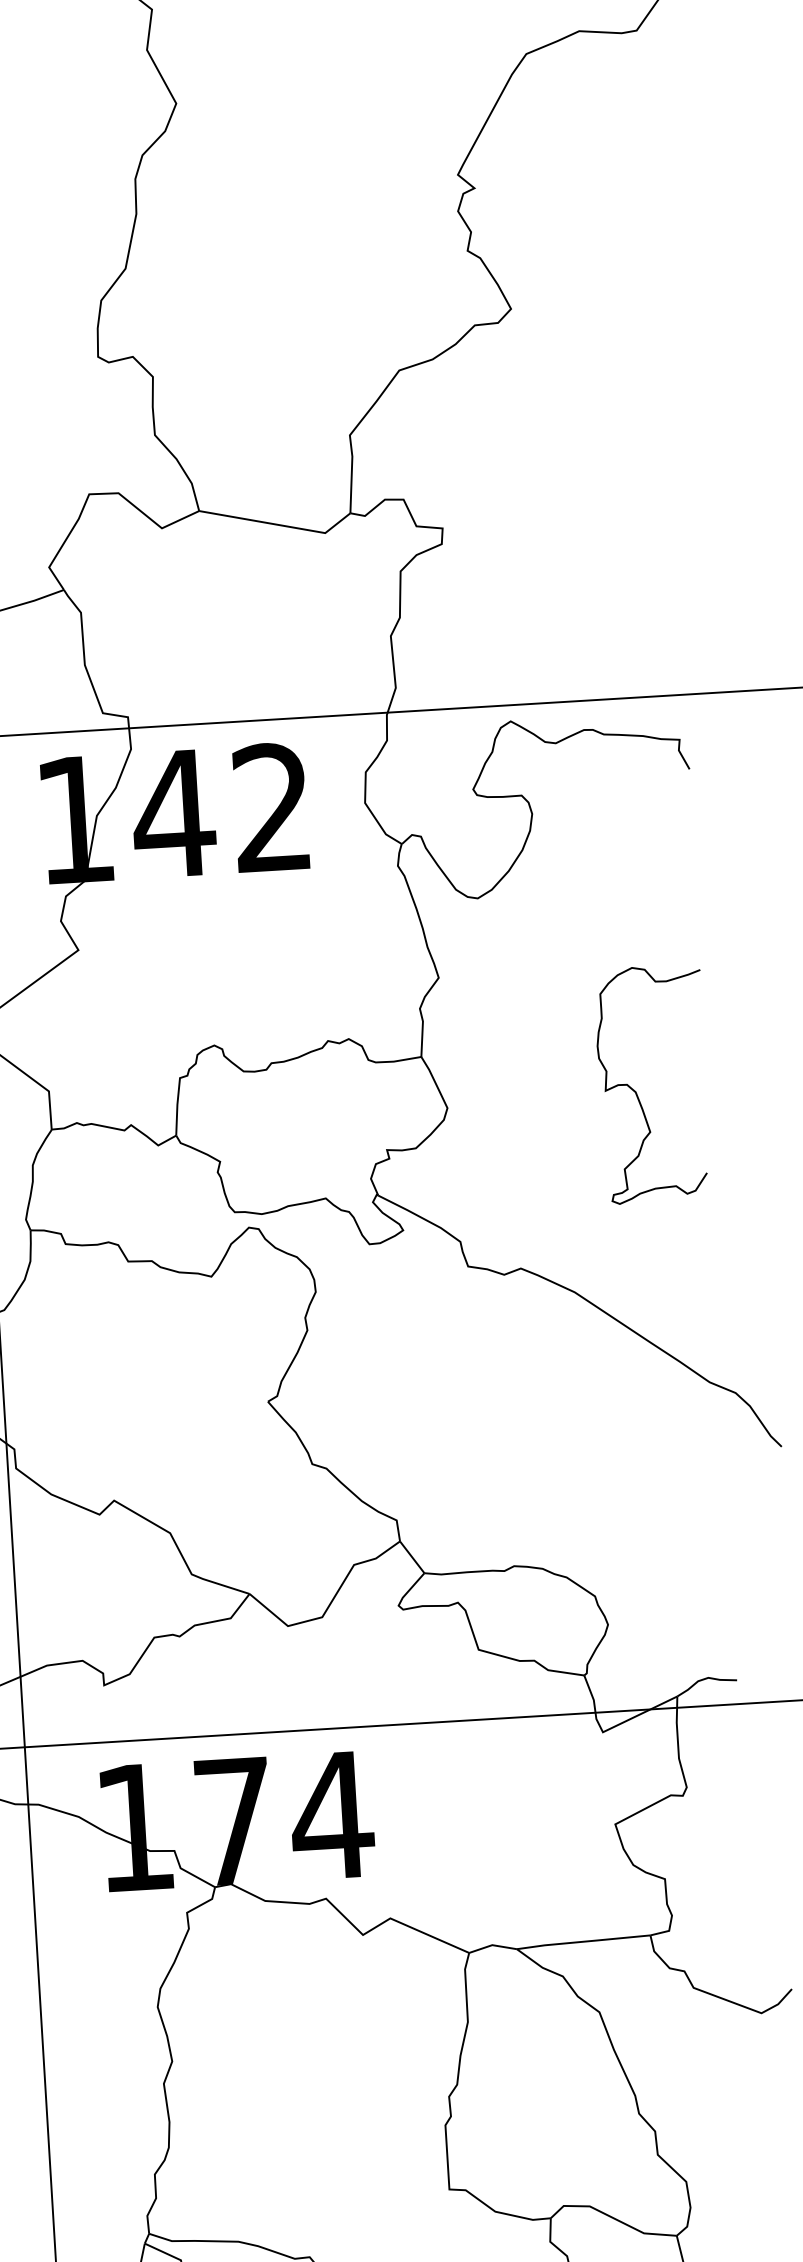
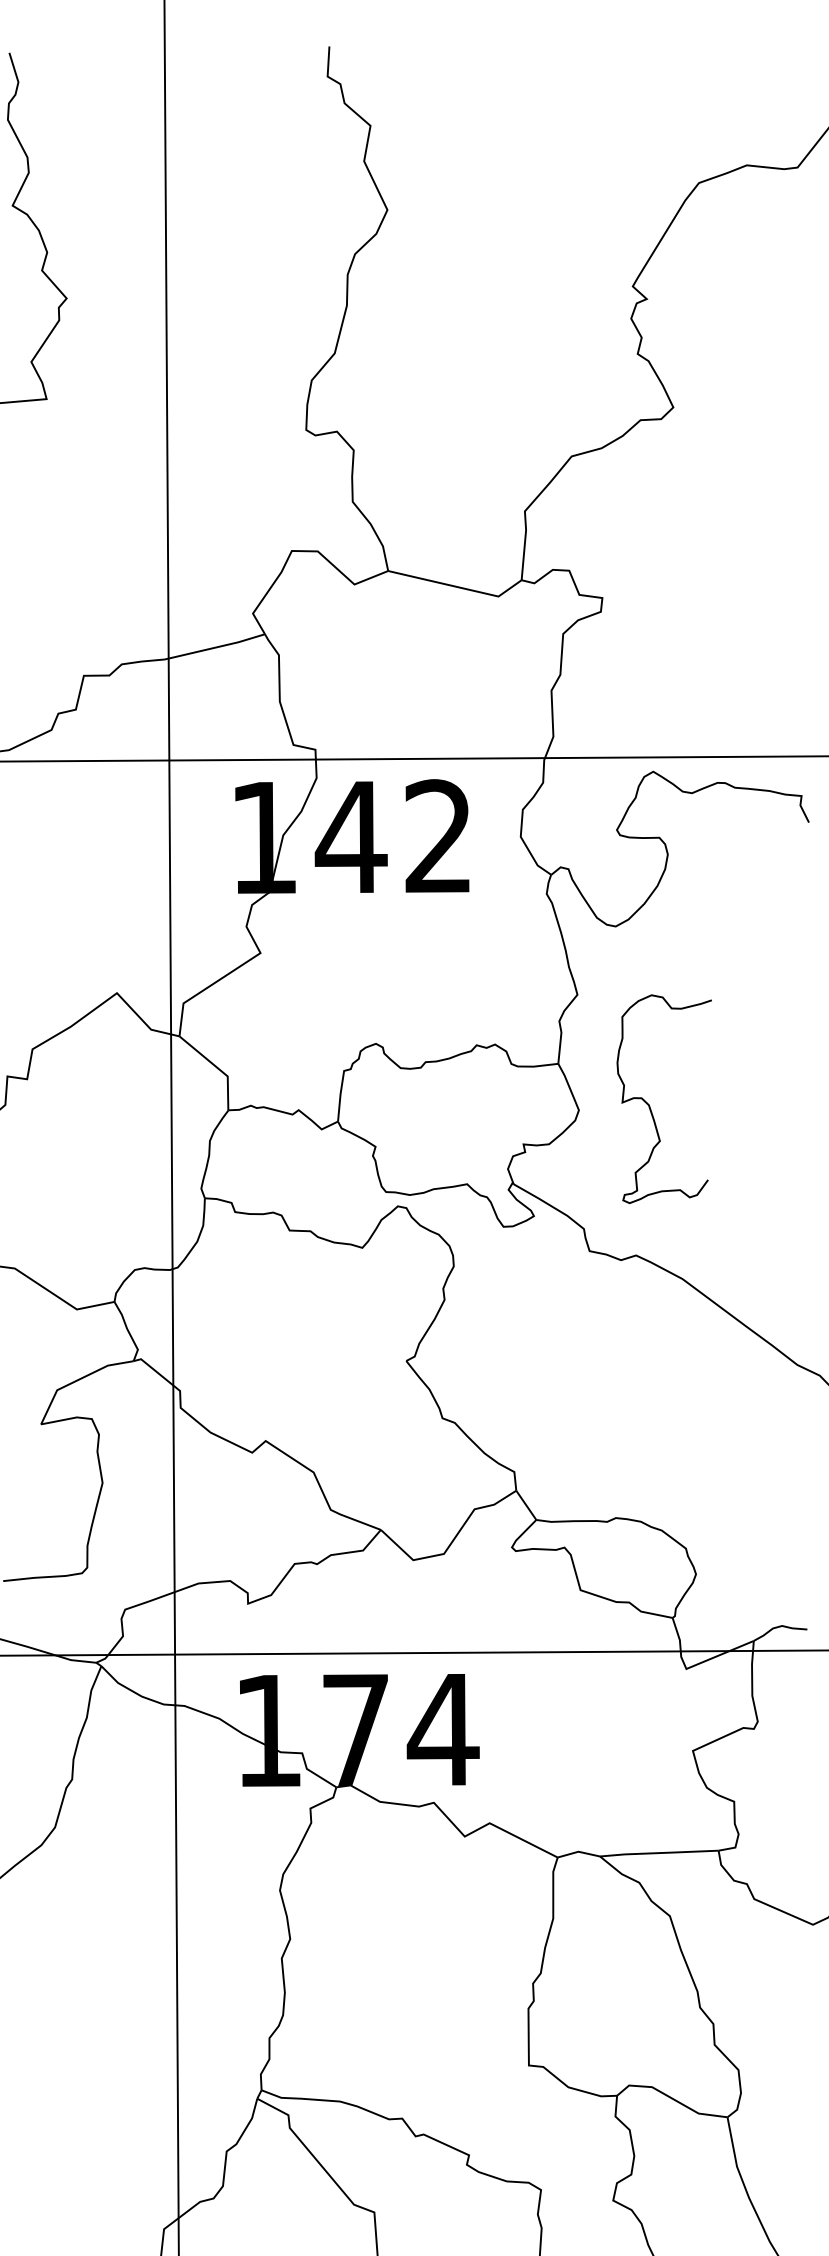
curve: (637, 1093) -> (650, 1106), moved

